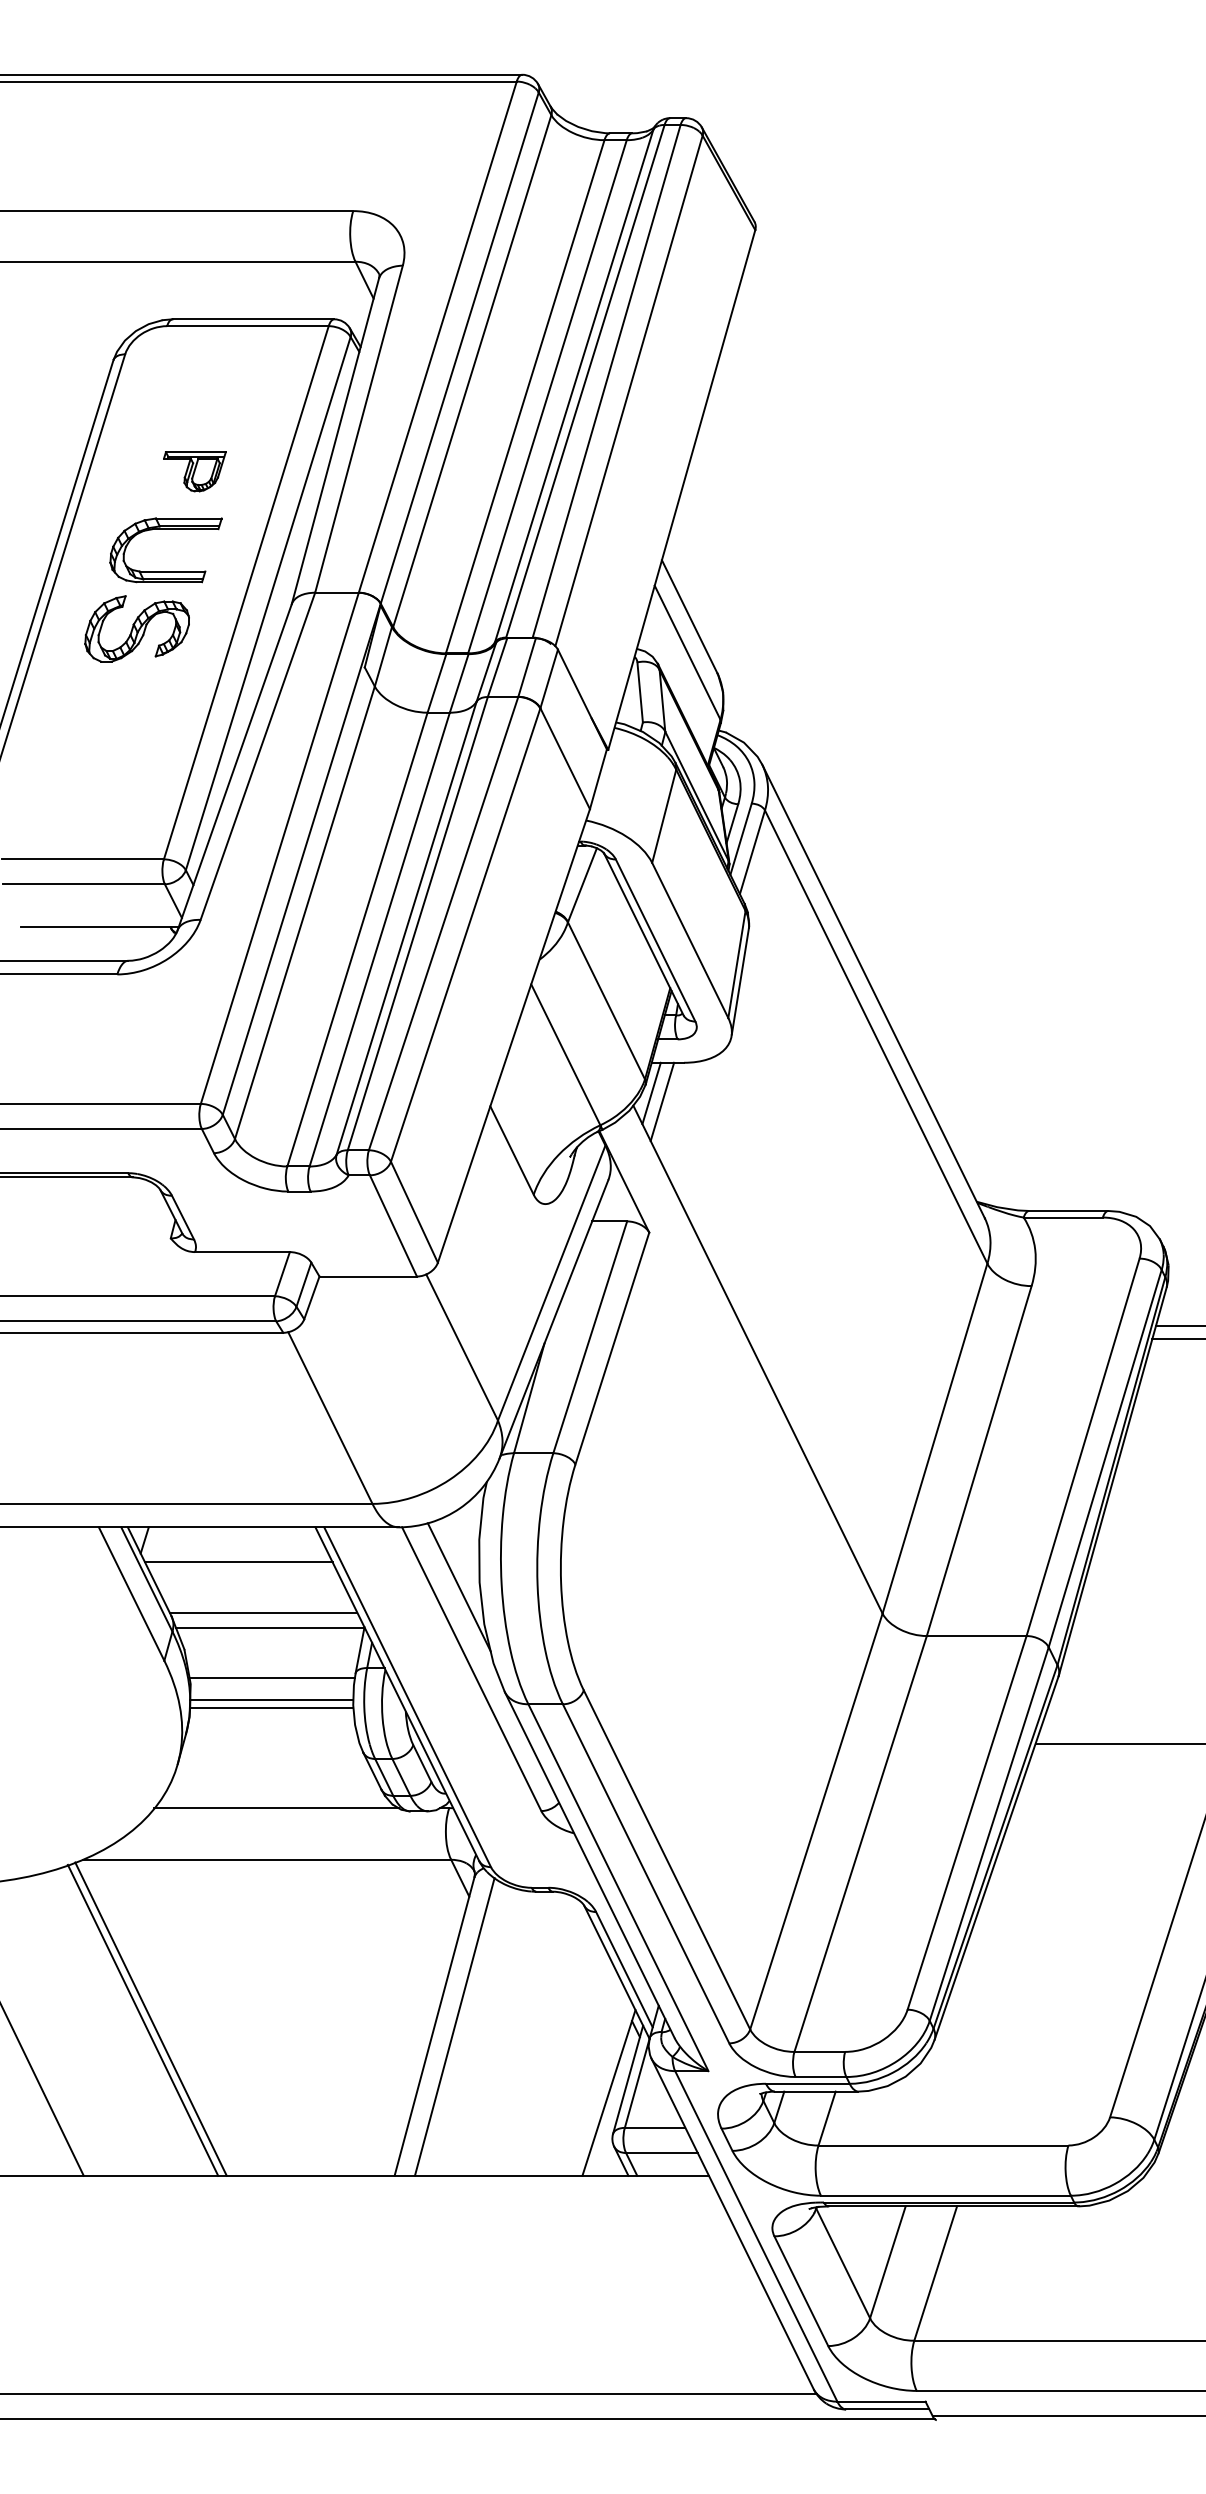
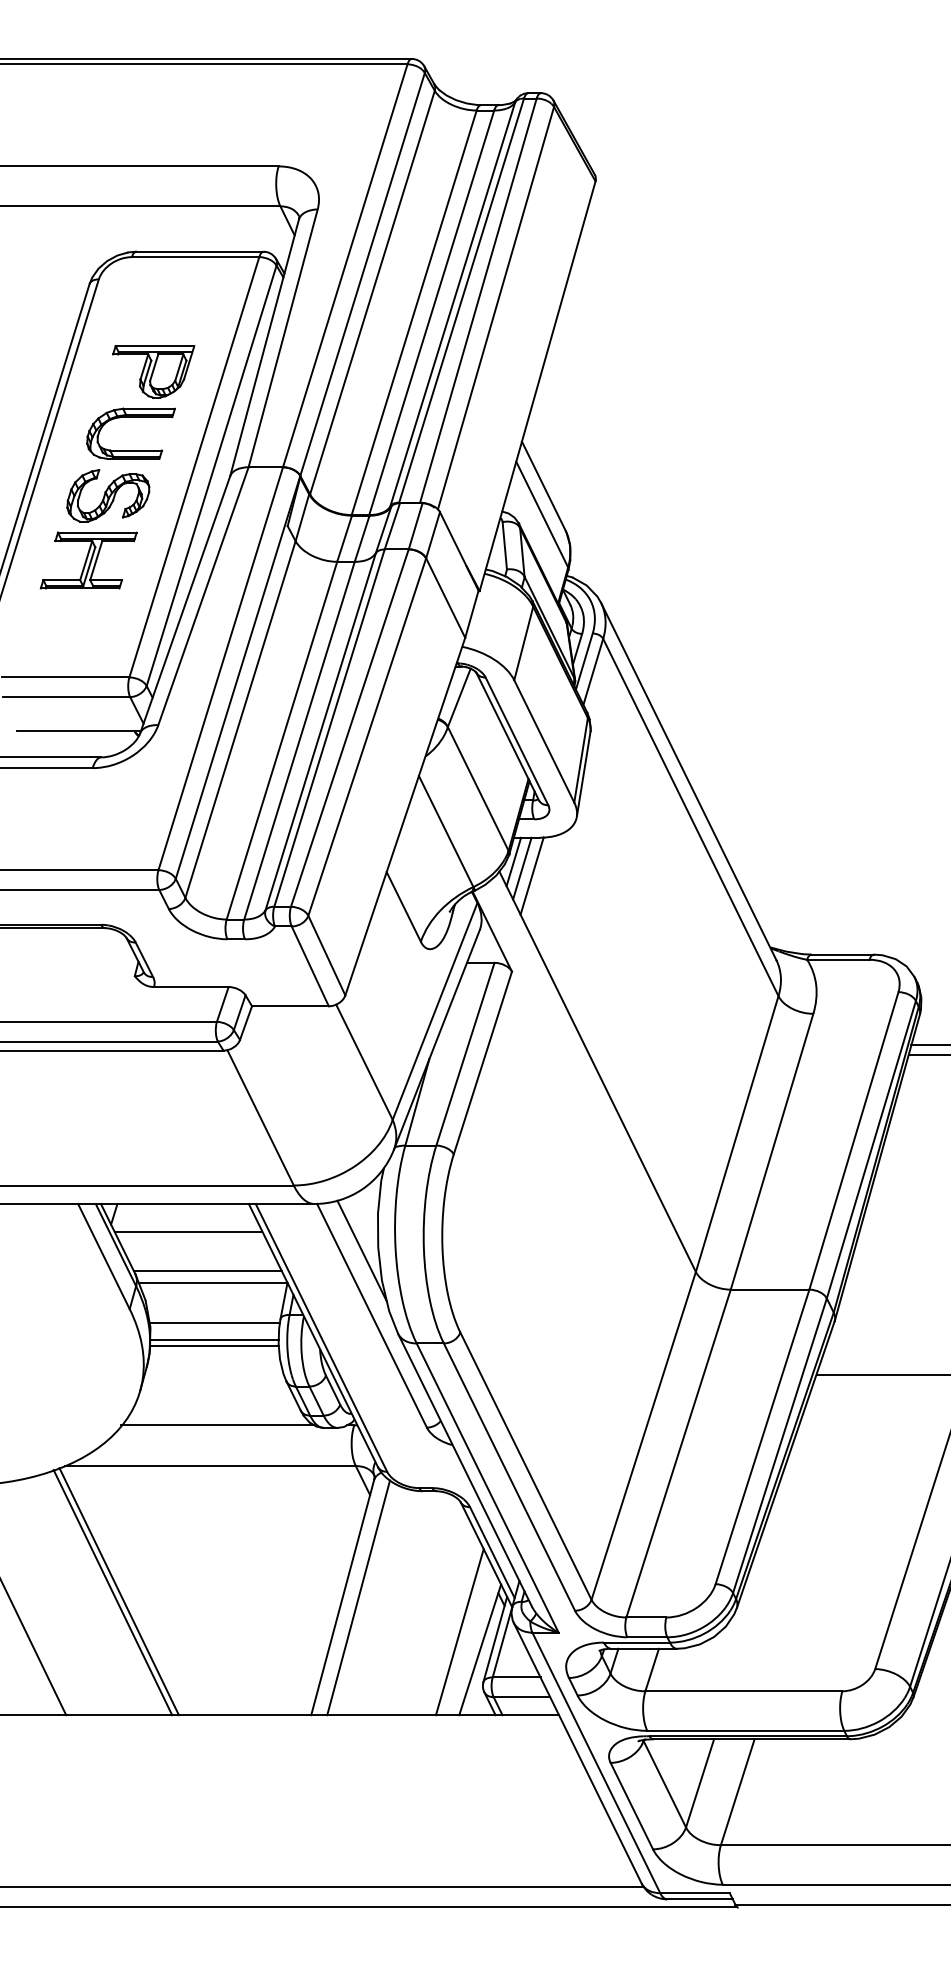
part: (194, 471) -> (153, 371), size x1.67
part: (112, 711) -> (88, 560), added
line: (674, 1110) -> (531, 875), added
line: (582, 2070) -> (459, 1632), added

